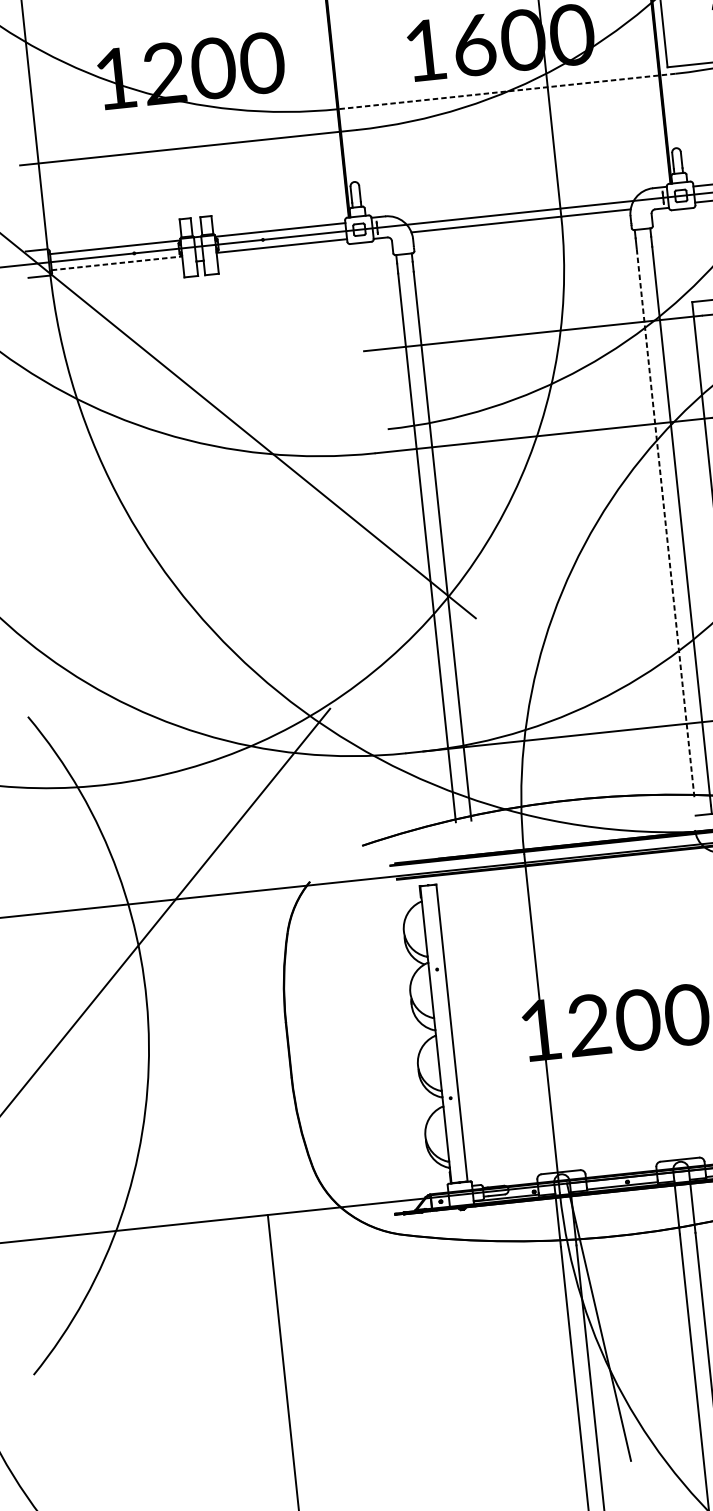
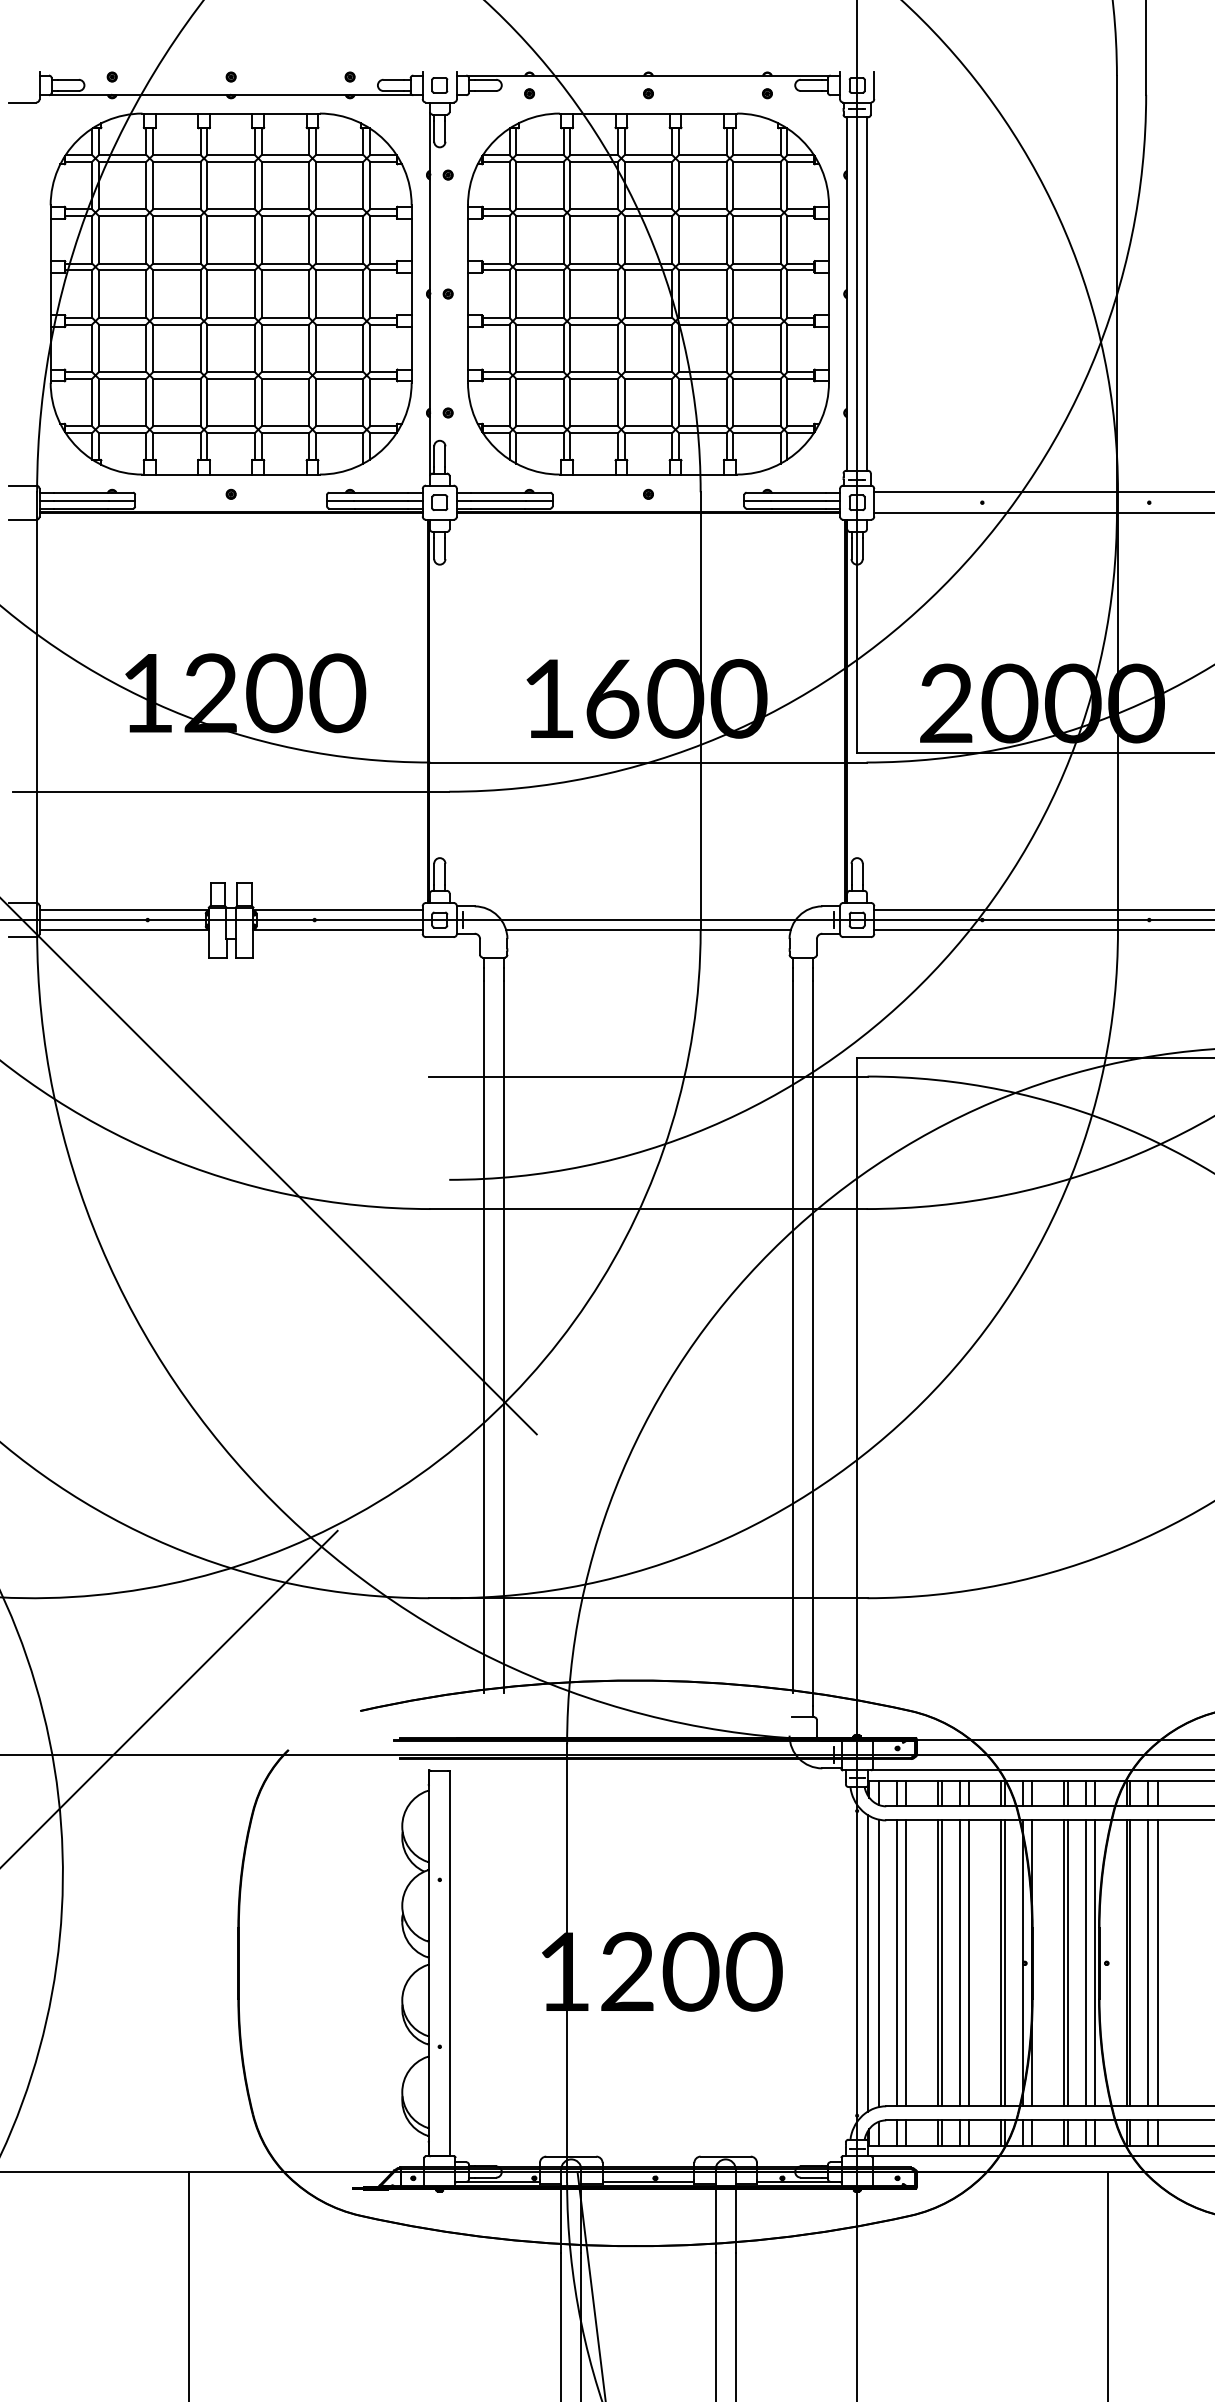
line: (507, 91) -> (648, 762), dashed -> solid
line: (117, 263) -> (124, 930), dashed -> solid
line: (665, 522) -> (793, 1336), dashed -> solid

